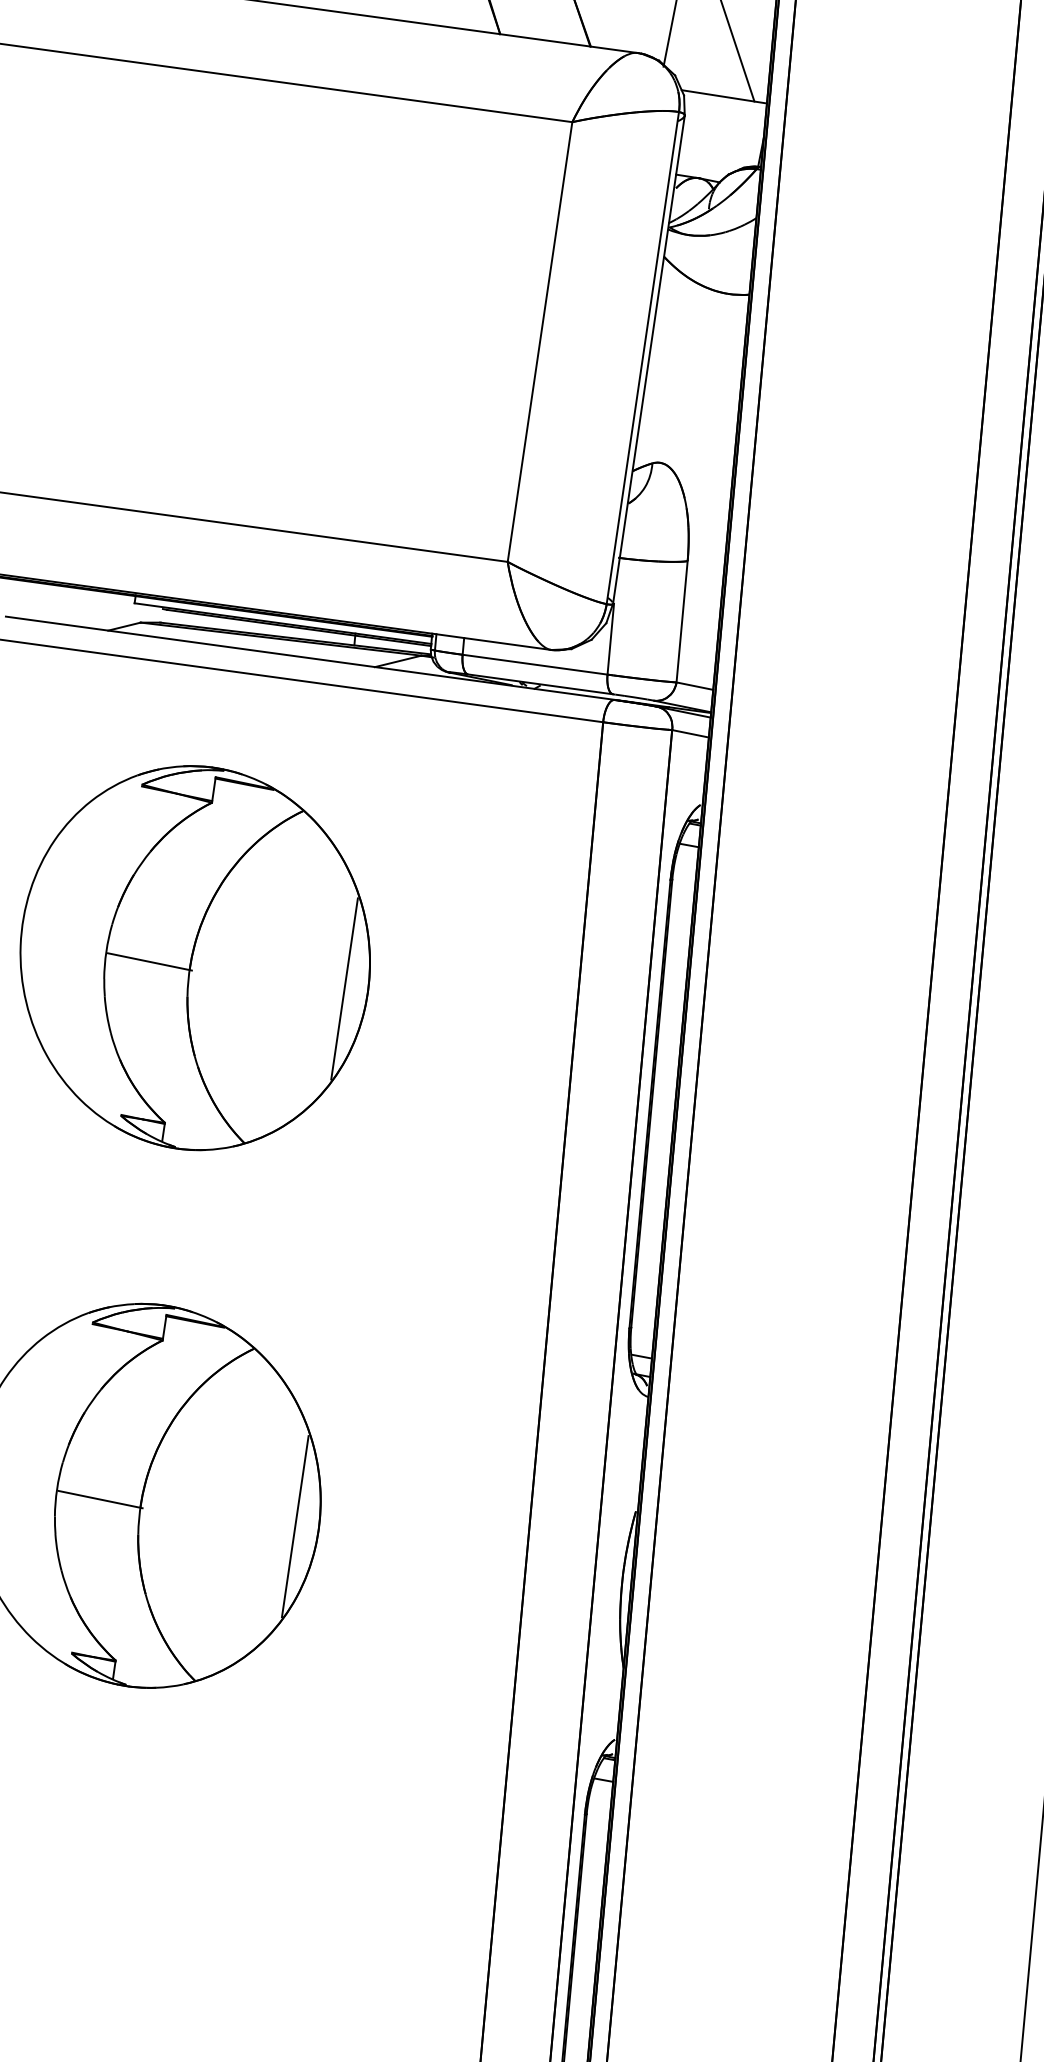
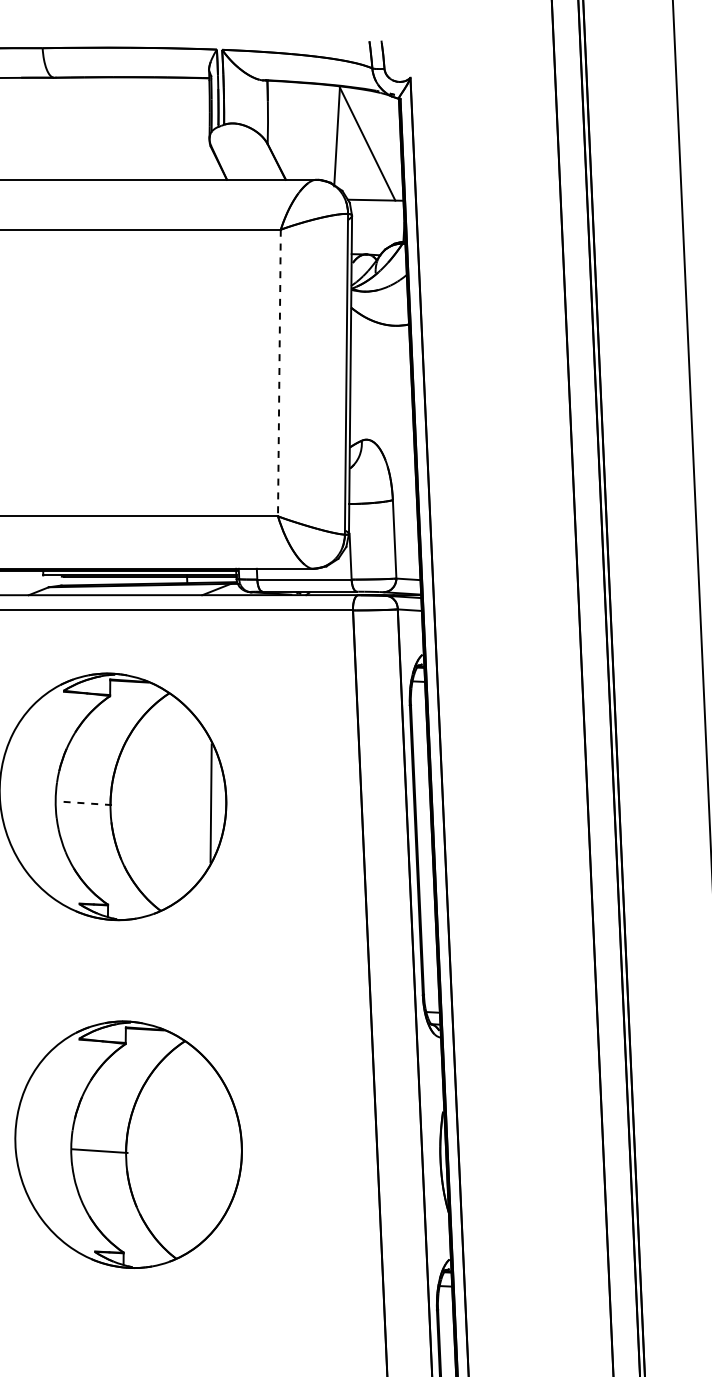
line: (540, 342) -> (279, 373), solid -> dashed
line: (150, 962) -> (84, 803), solid -> dashed
line: (294, 1526) -> (226, 1151), removed

